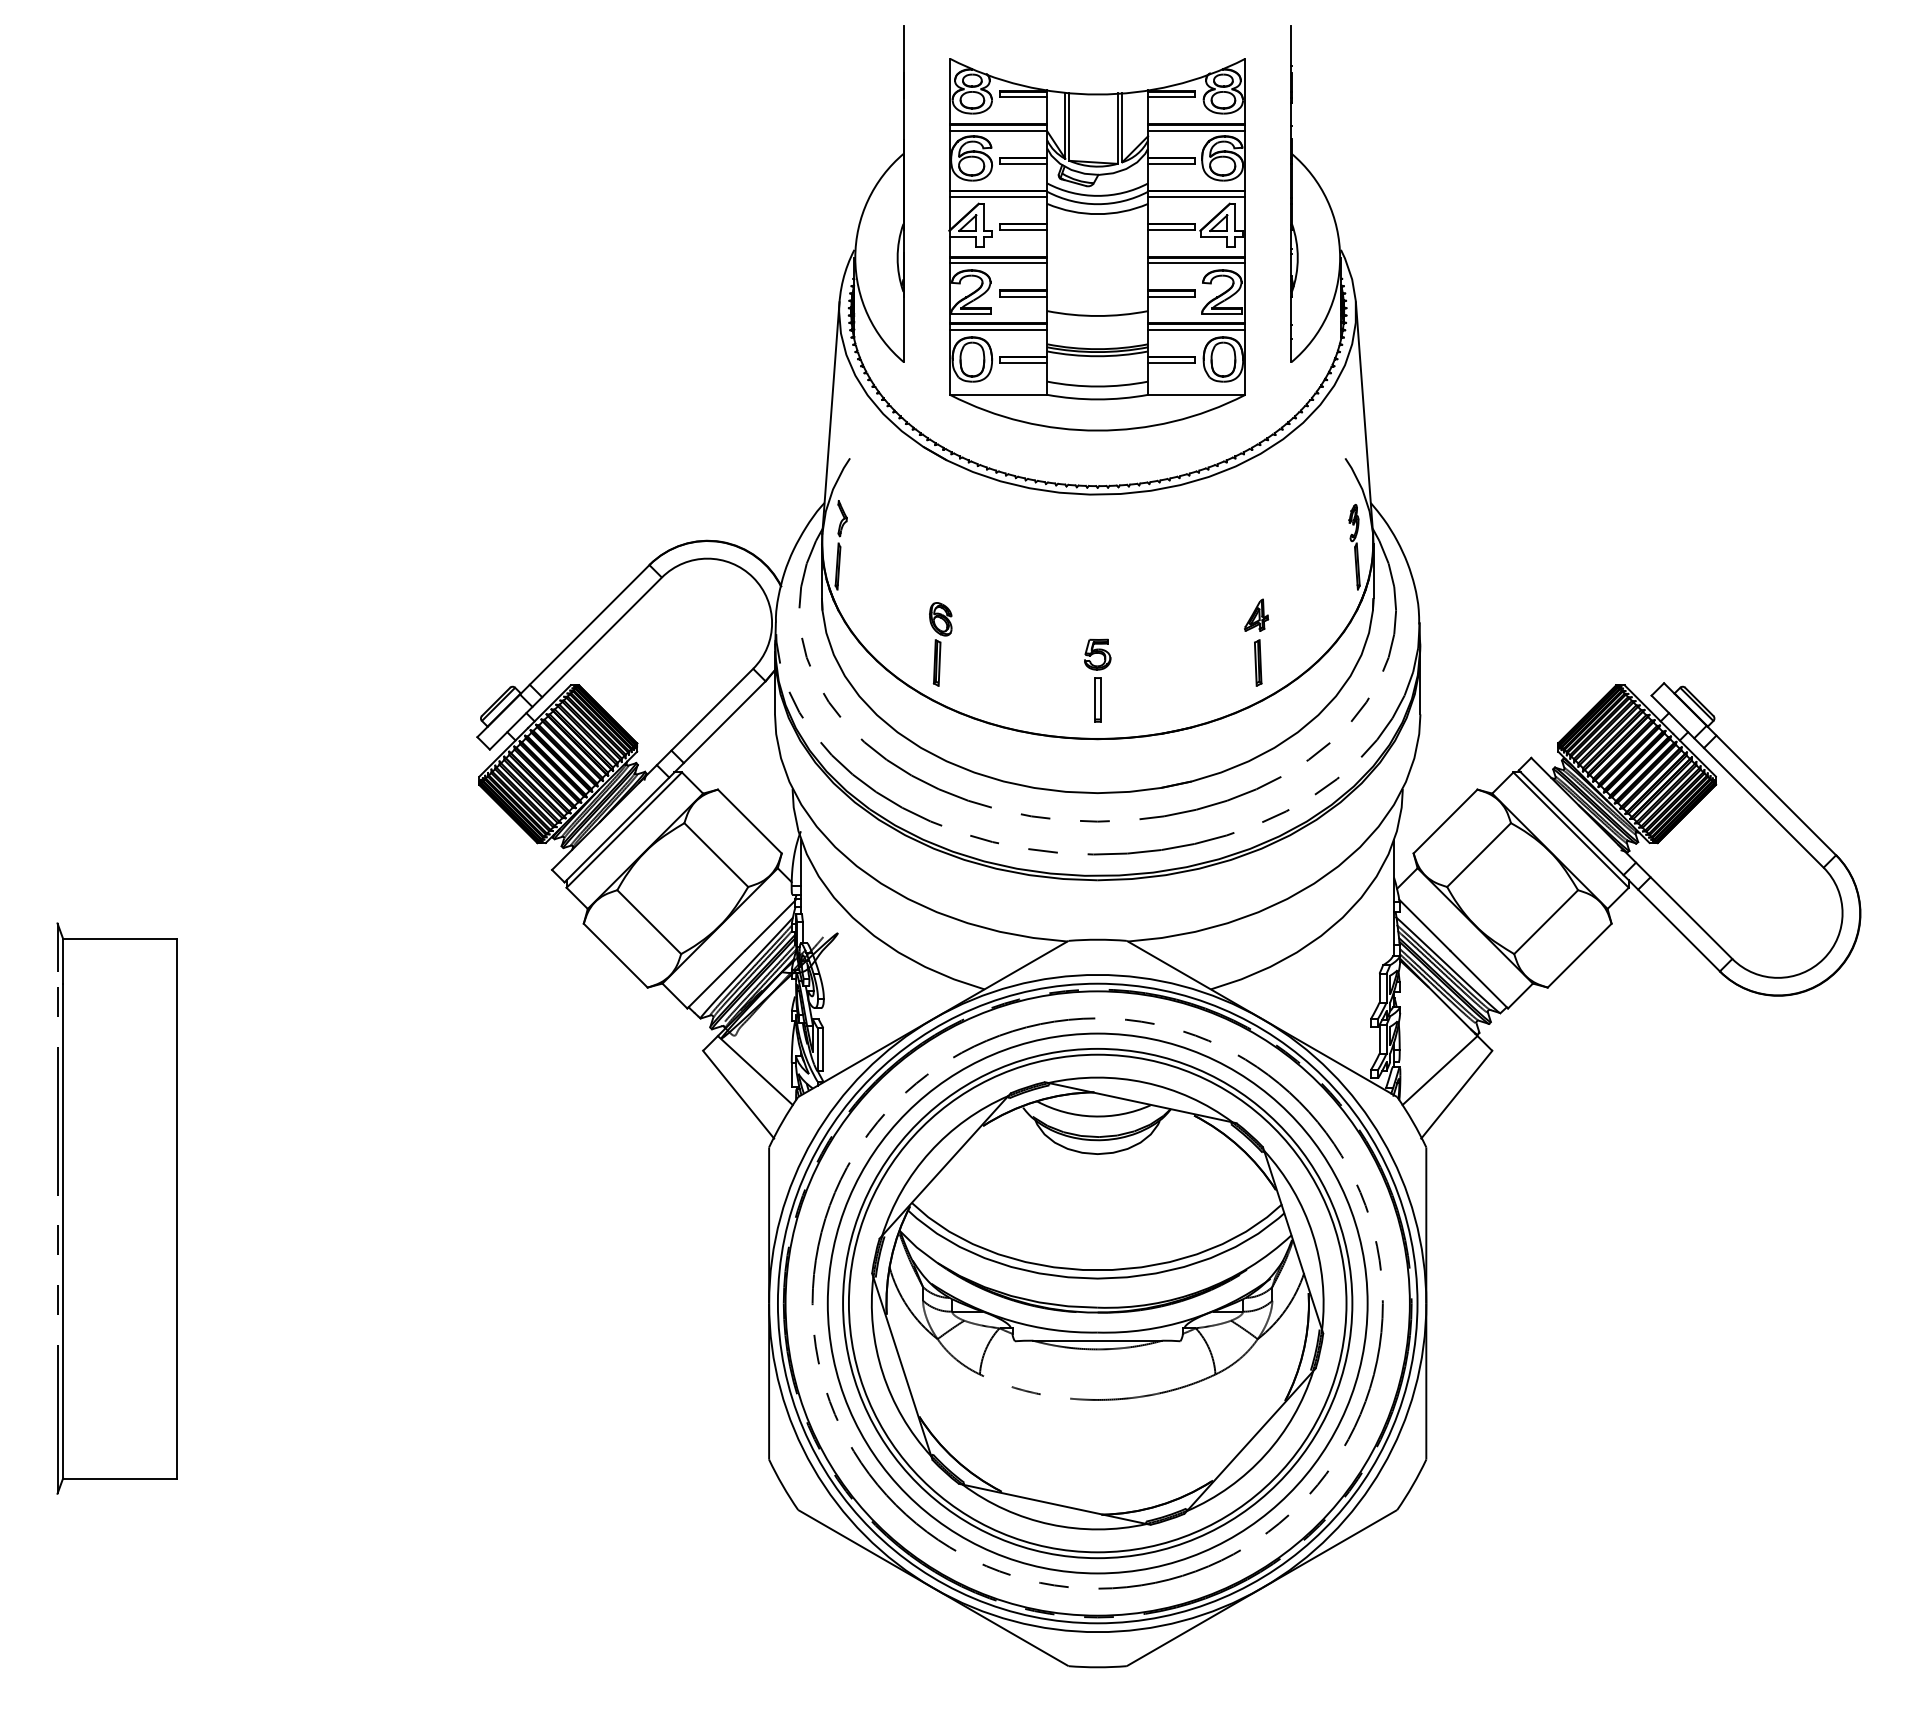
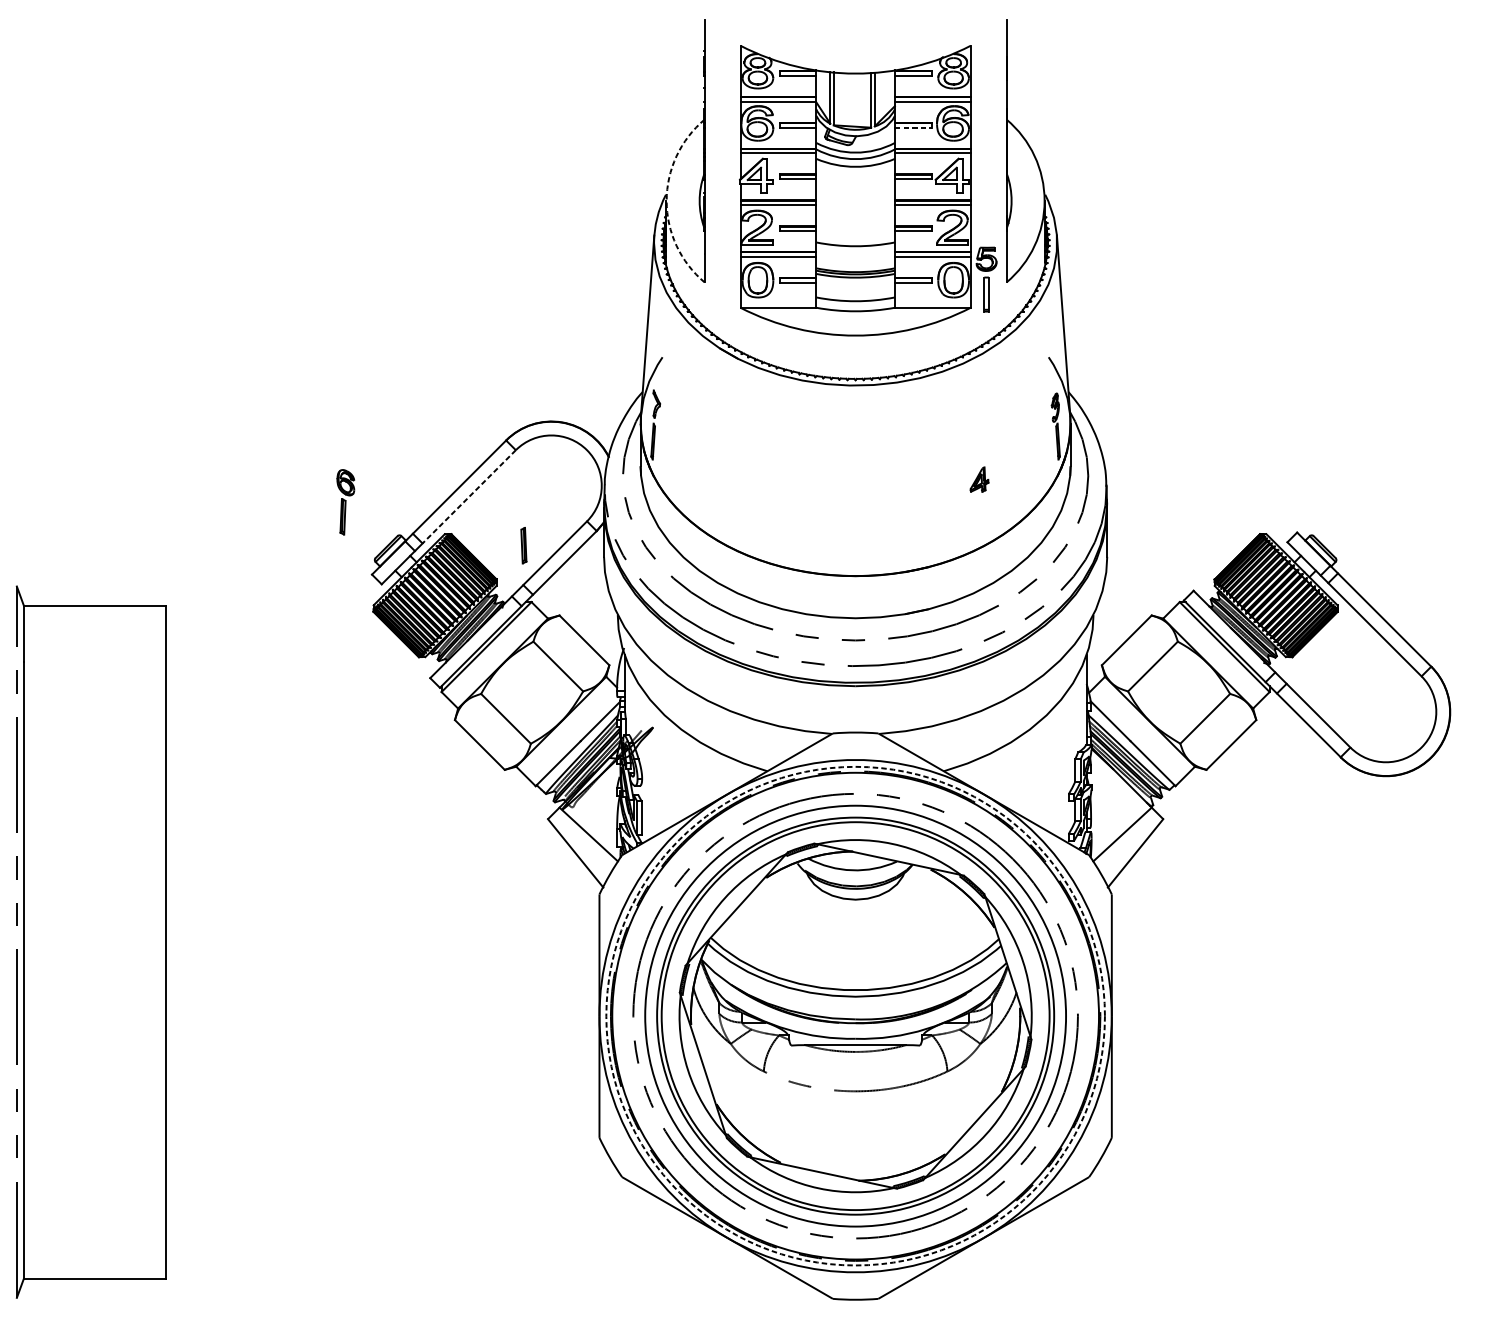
line: (1172, 163) -> (913, 127), solid -> dashed
arc: (855, 257) -> (666, 200), solid -> dashed
line: (602, 637) -> (469, 496), solid -> dashed
part: (940, 644) -> (345, 502), moved
part: (1258, 662) -> (524, 545), moved
part: (1097, 680) -> (986, 279), moved
part: (116, 1208) -> (90, 942), size x1.6
circle: (1097, 1303) -> (855, 1016), solid -> dashed

